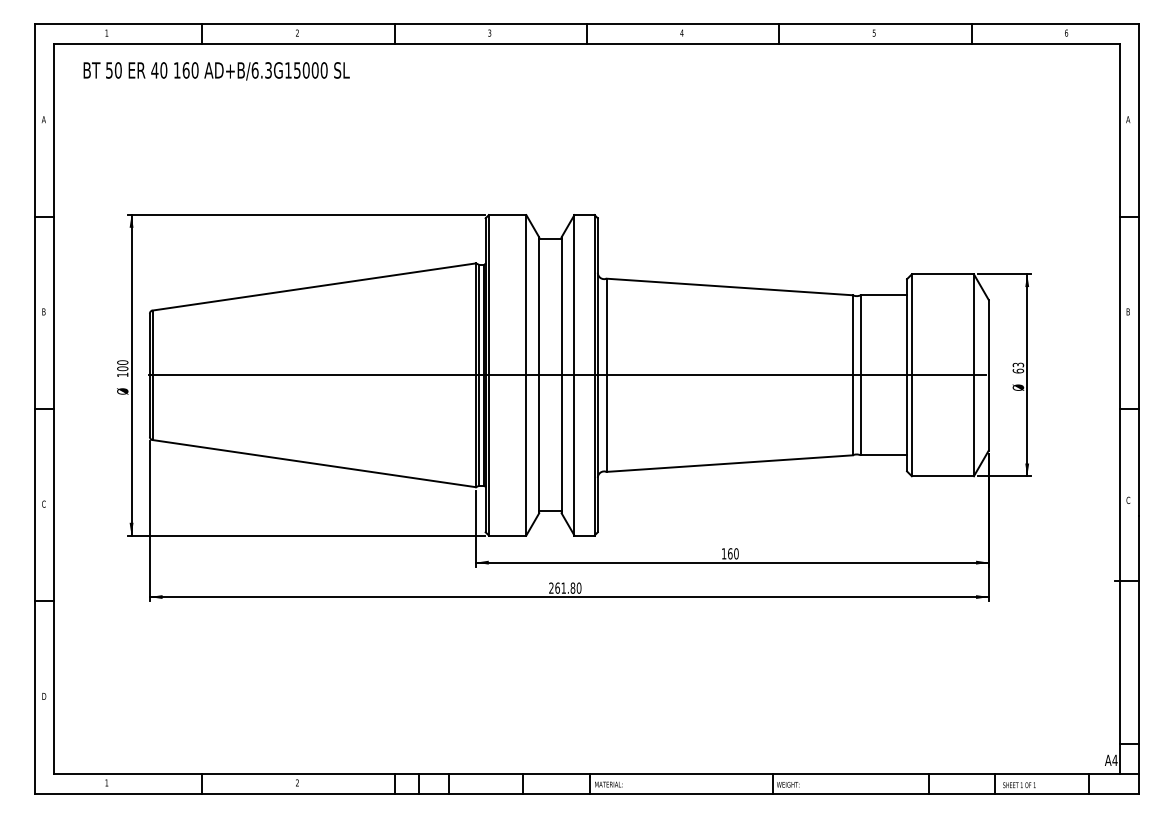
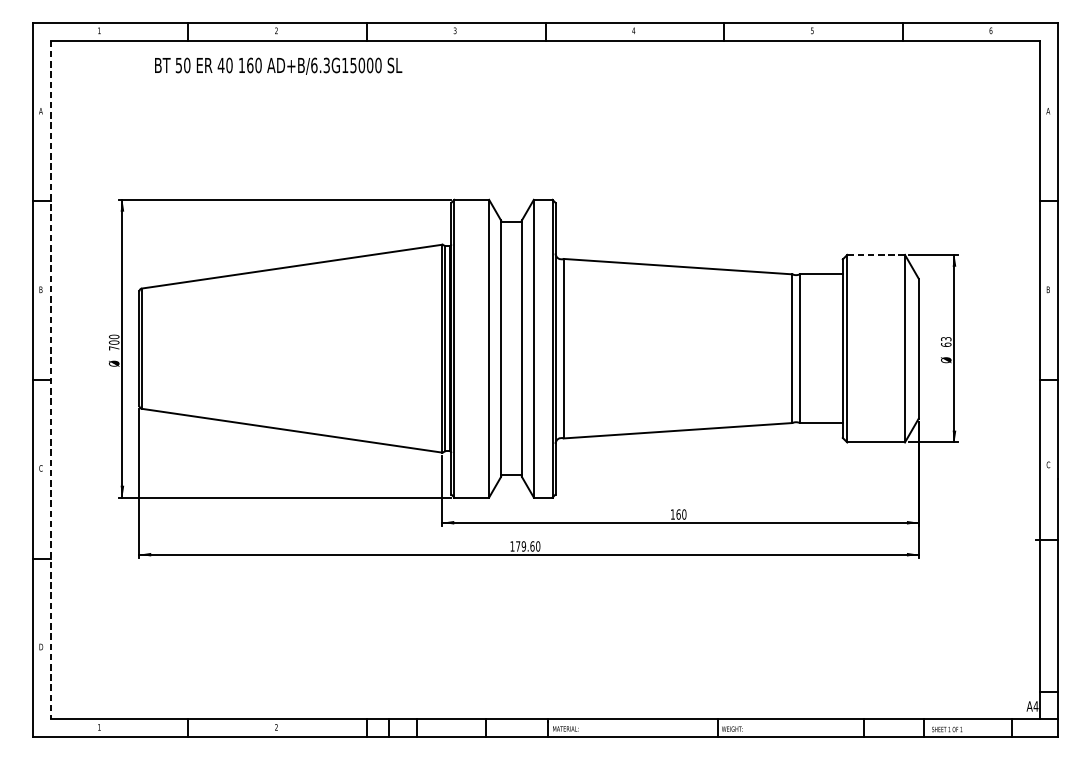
text: (216, 71) -> (278, 66), moved
line: (942, 274) -> (875, 255), solid -> dashed
text: (122, 374) -> (113, 347), 100 -> 700
line: (567, 375) -> (527, 348), removed
line: (54, 409) -> (50, 380), solid -> dashed
text: (562, 587) -> (522, 545), 261.80 -> 179.60

